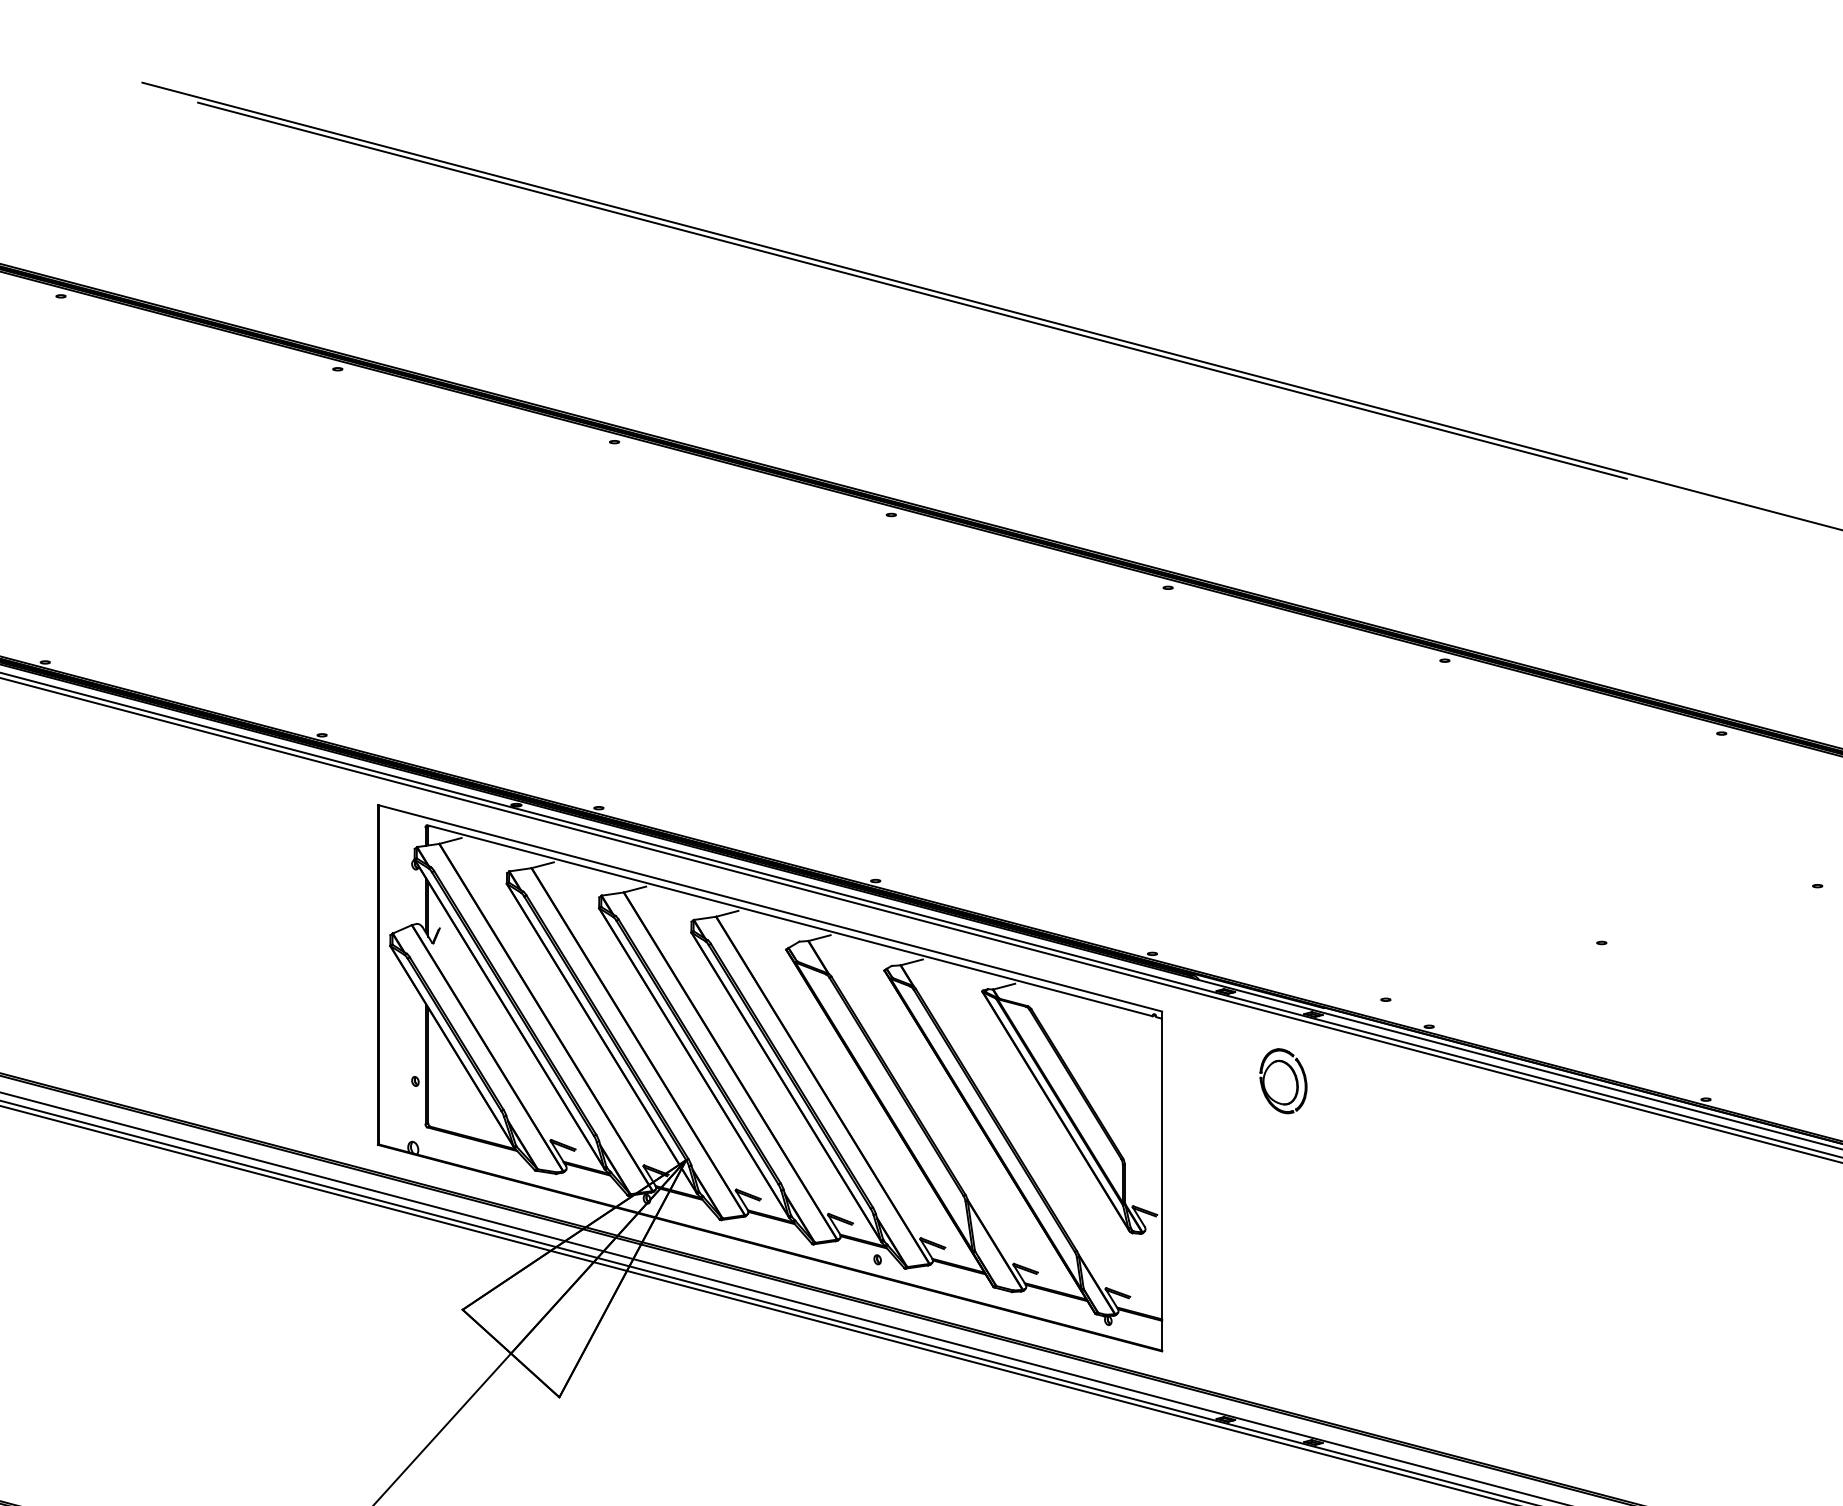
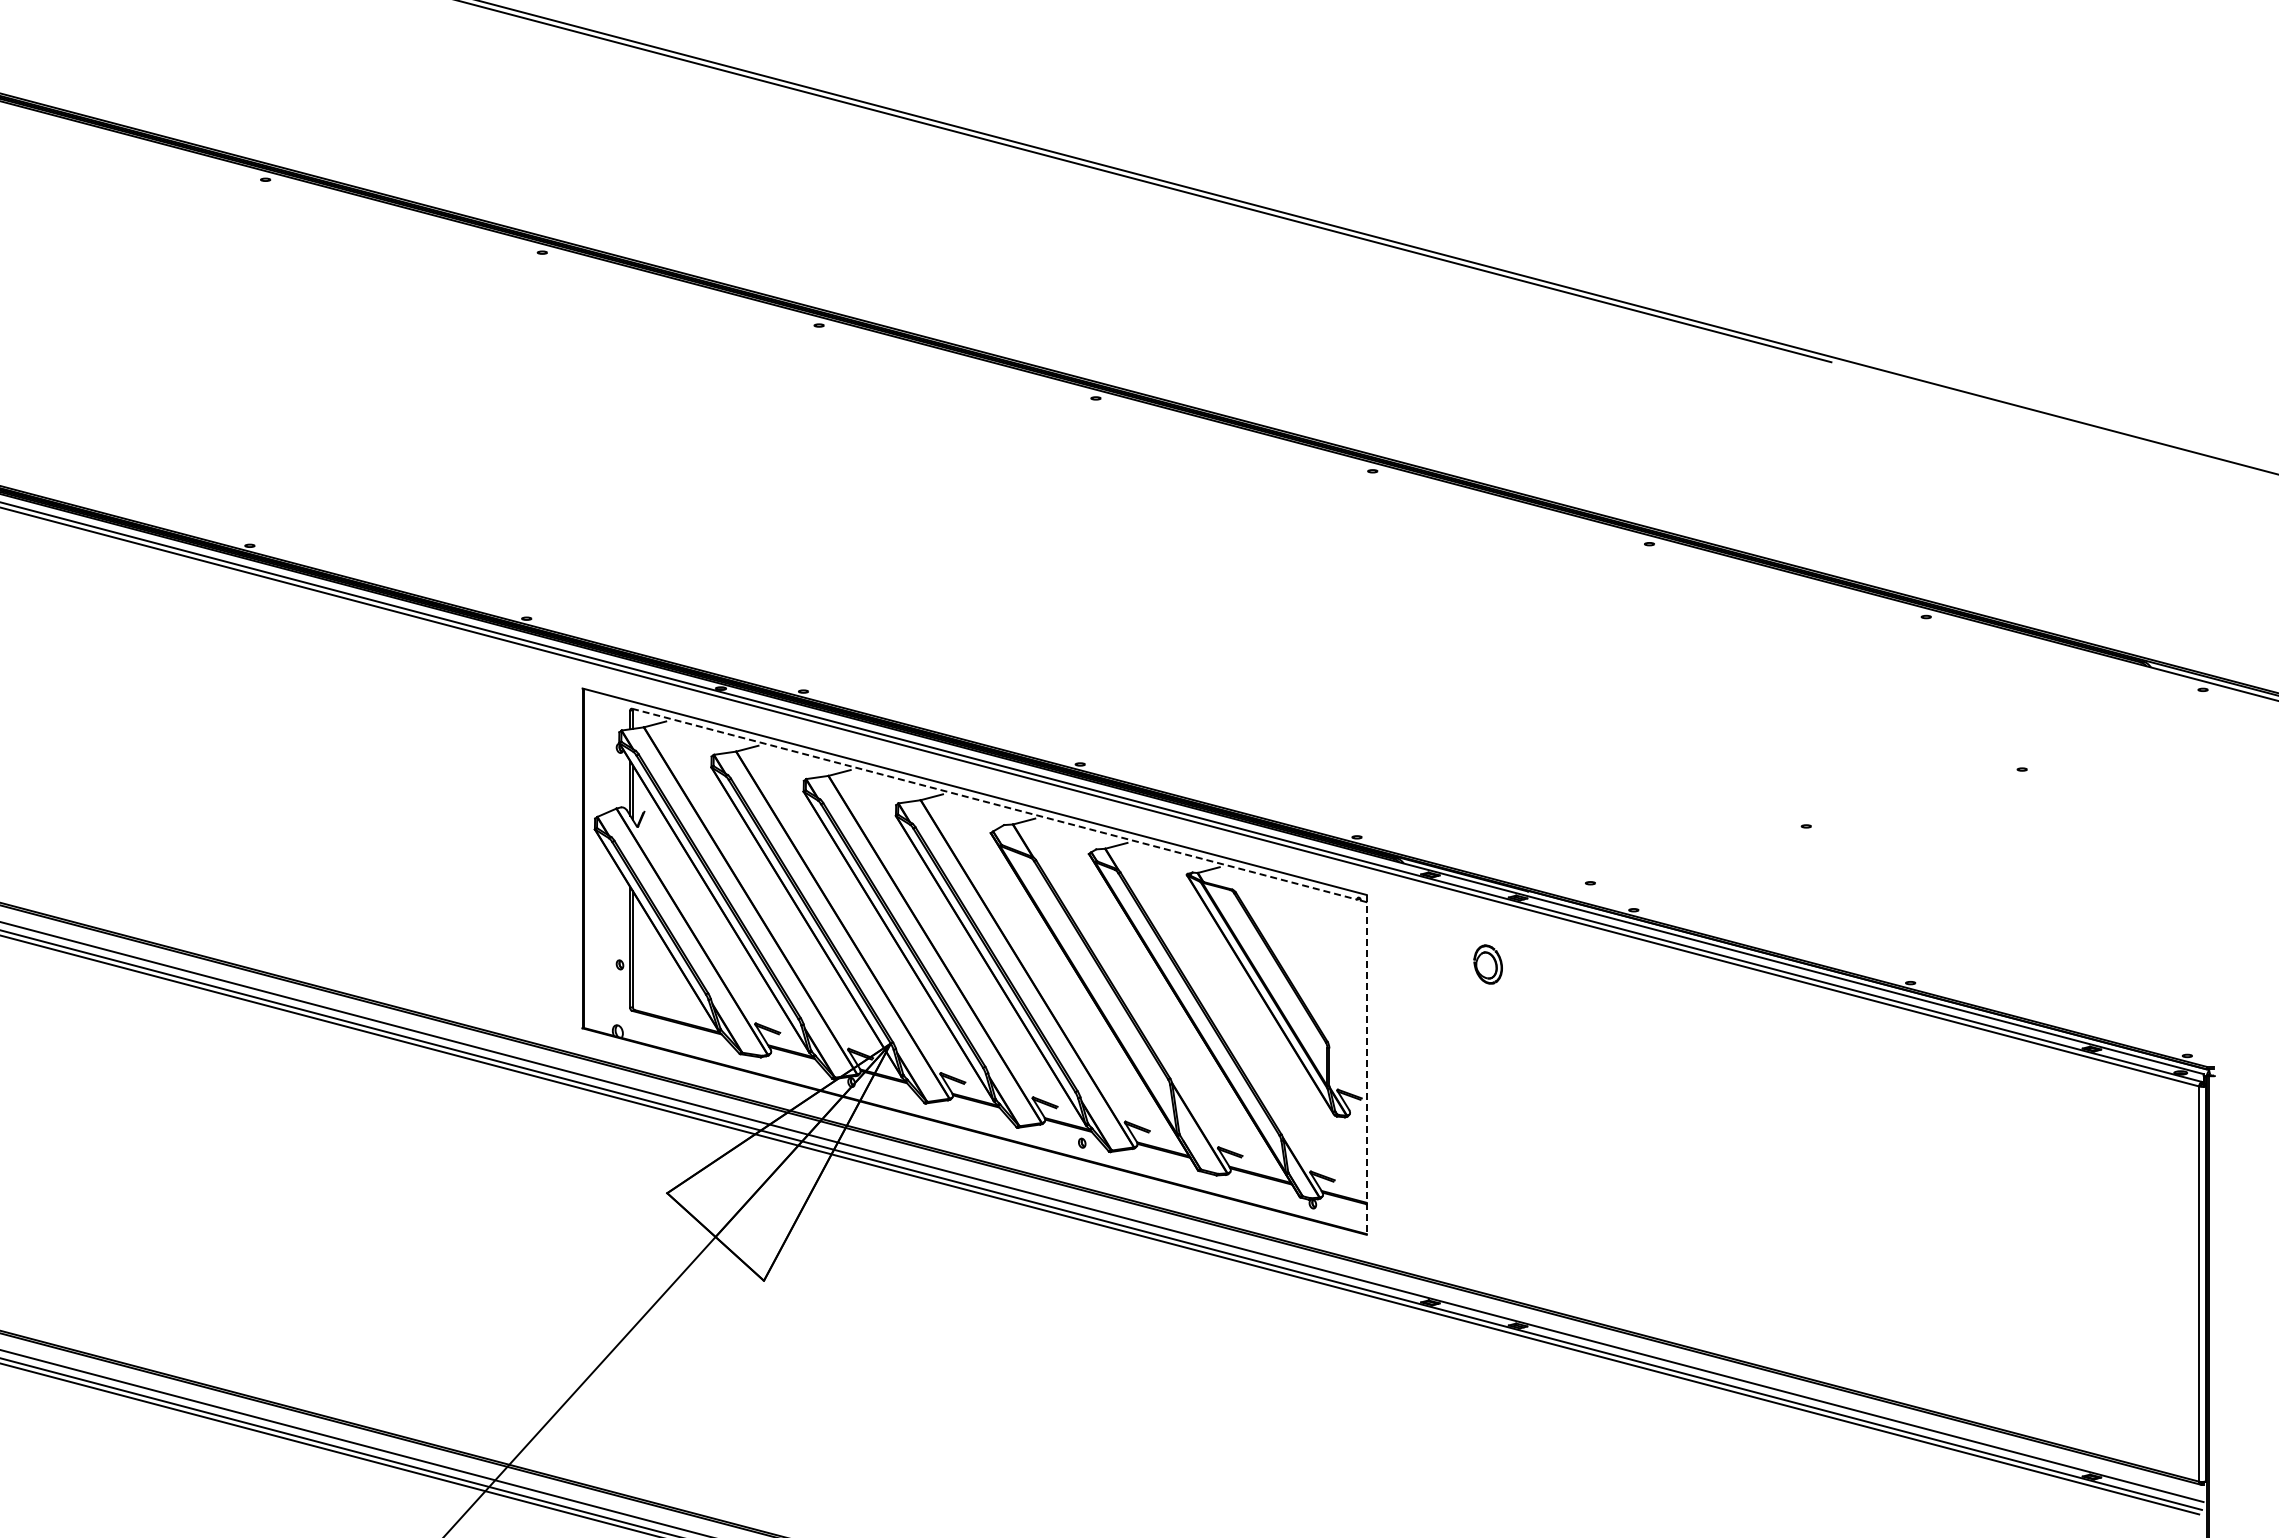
line: (789, 921) -> (994, 804), solid -> dashed
part: (1283, 1081) -> (1488, 964), size x0.6
line: (1161, 1181) -> (1366, 1064), solid -> dashed

